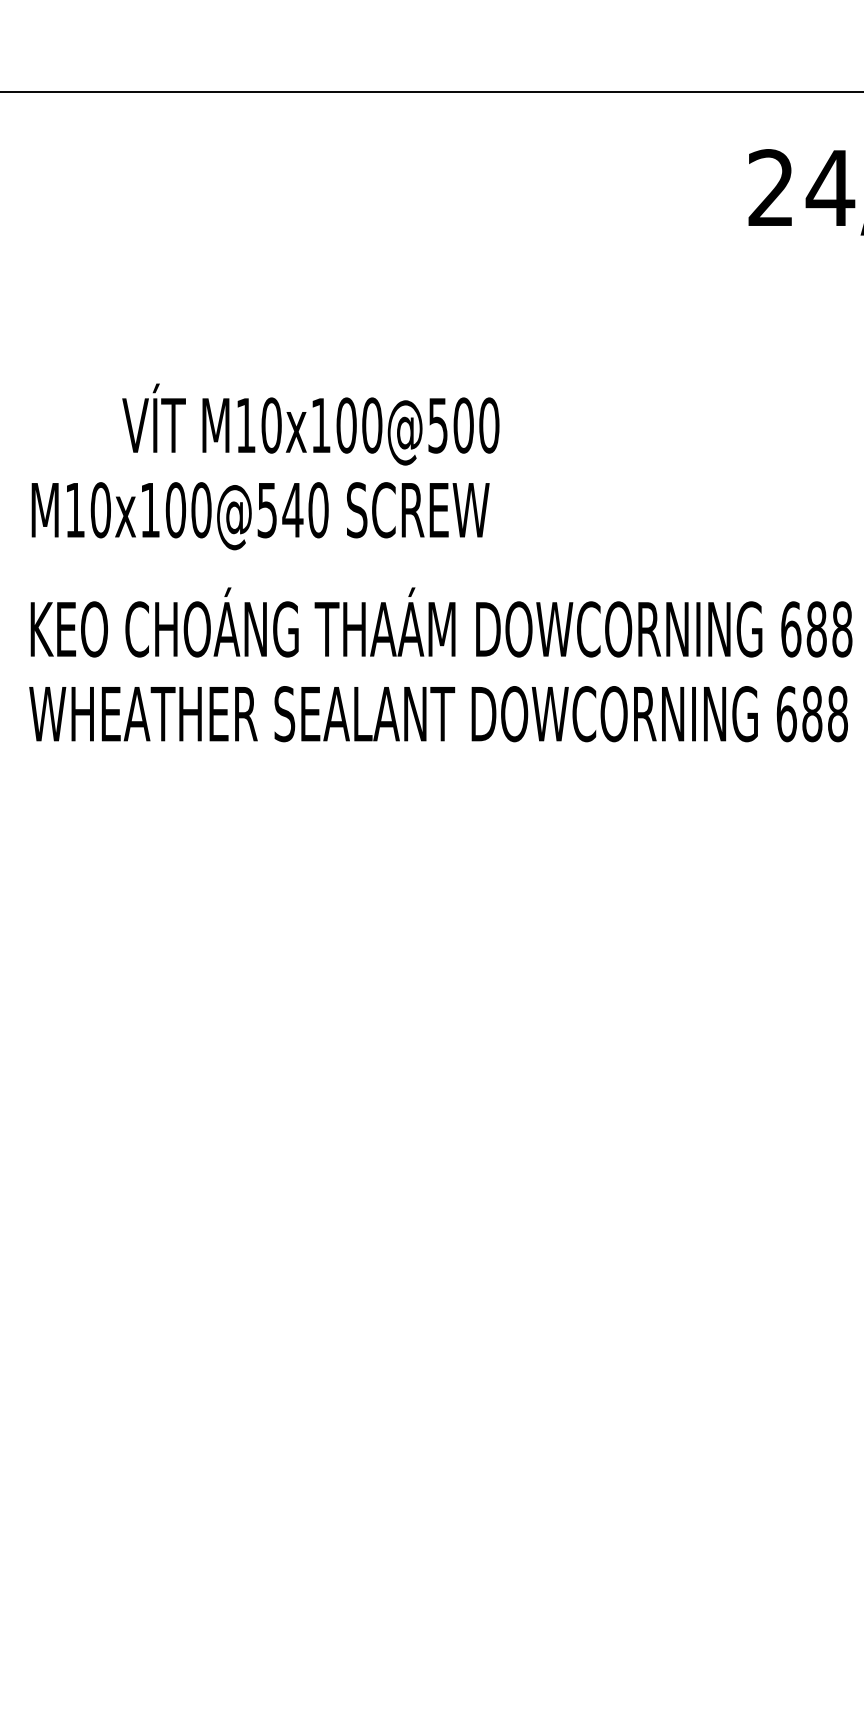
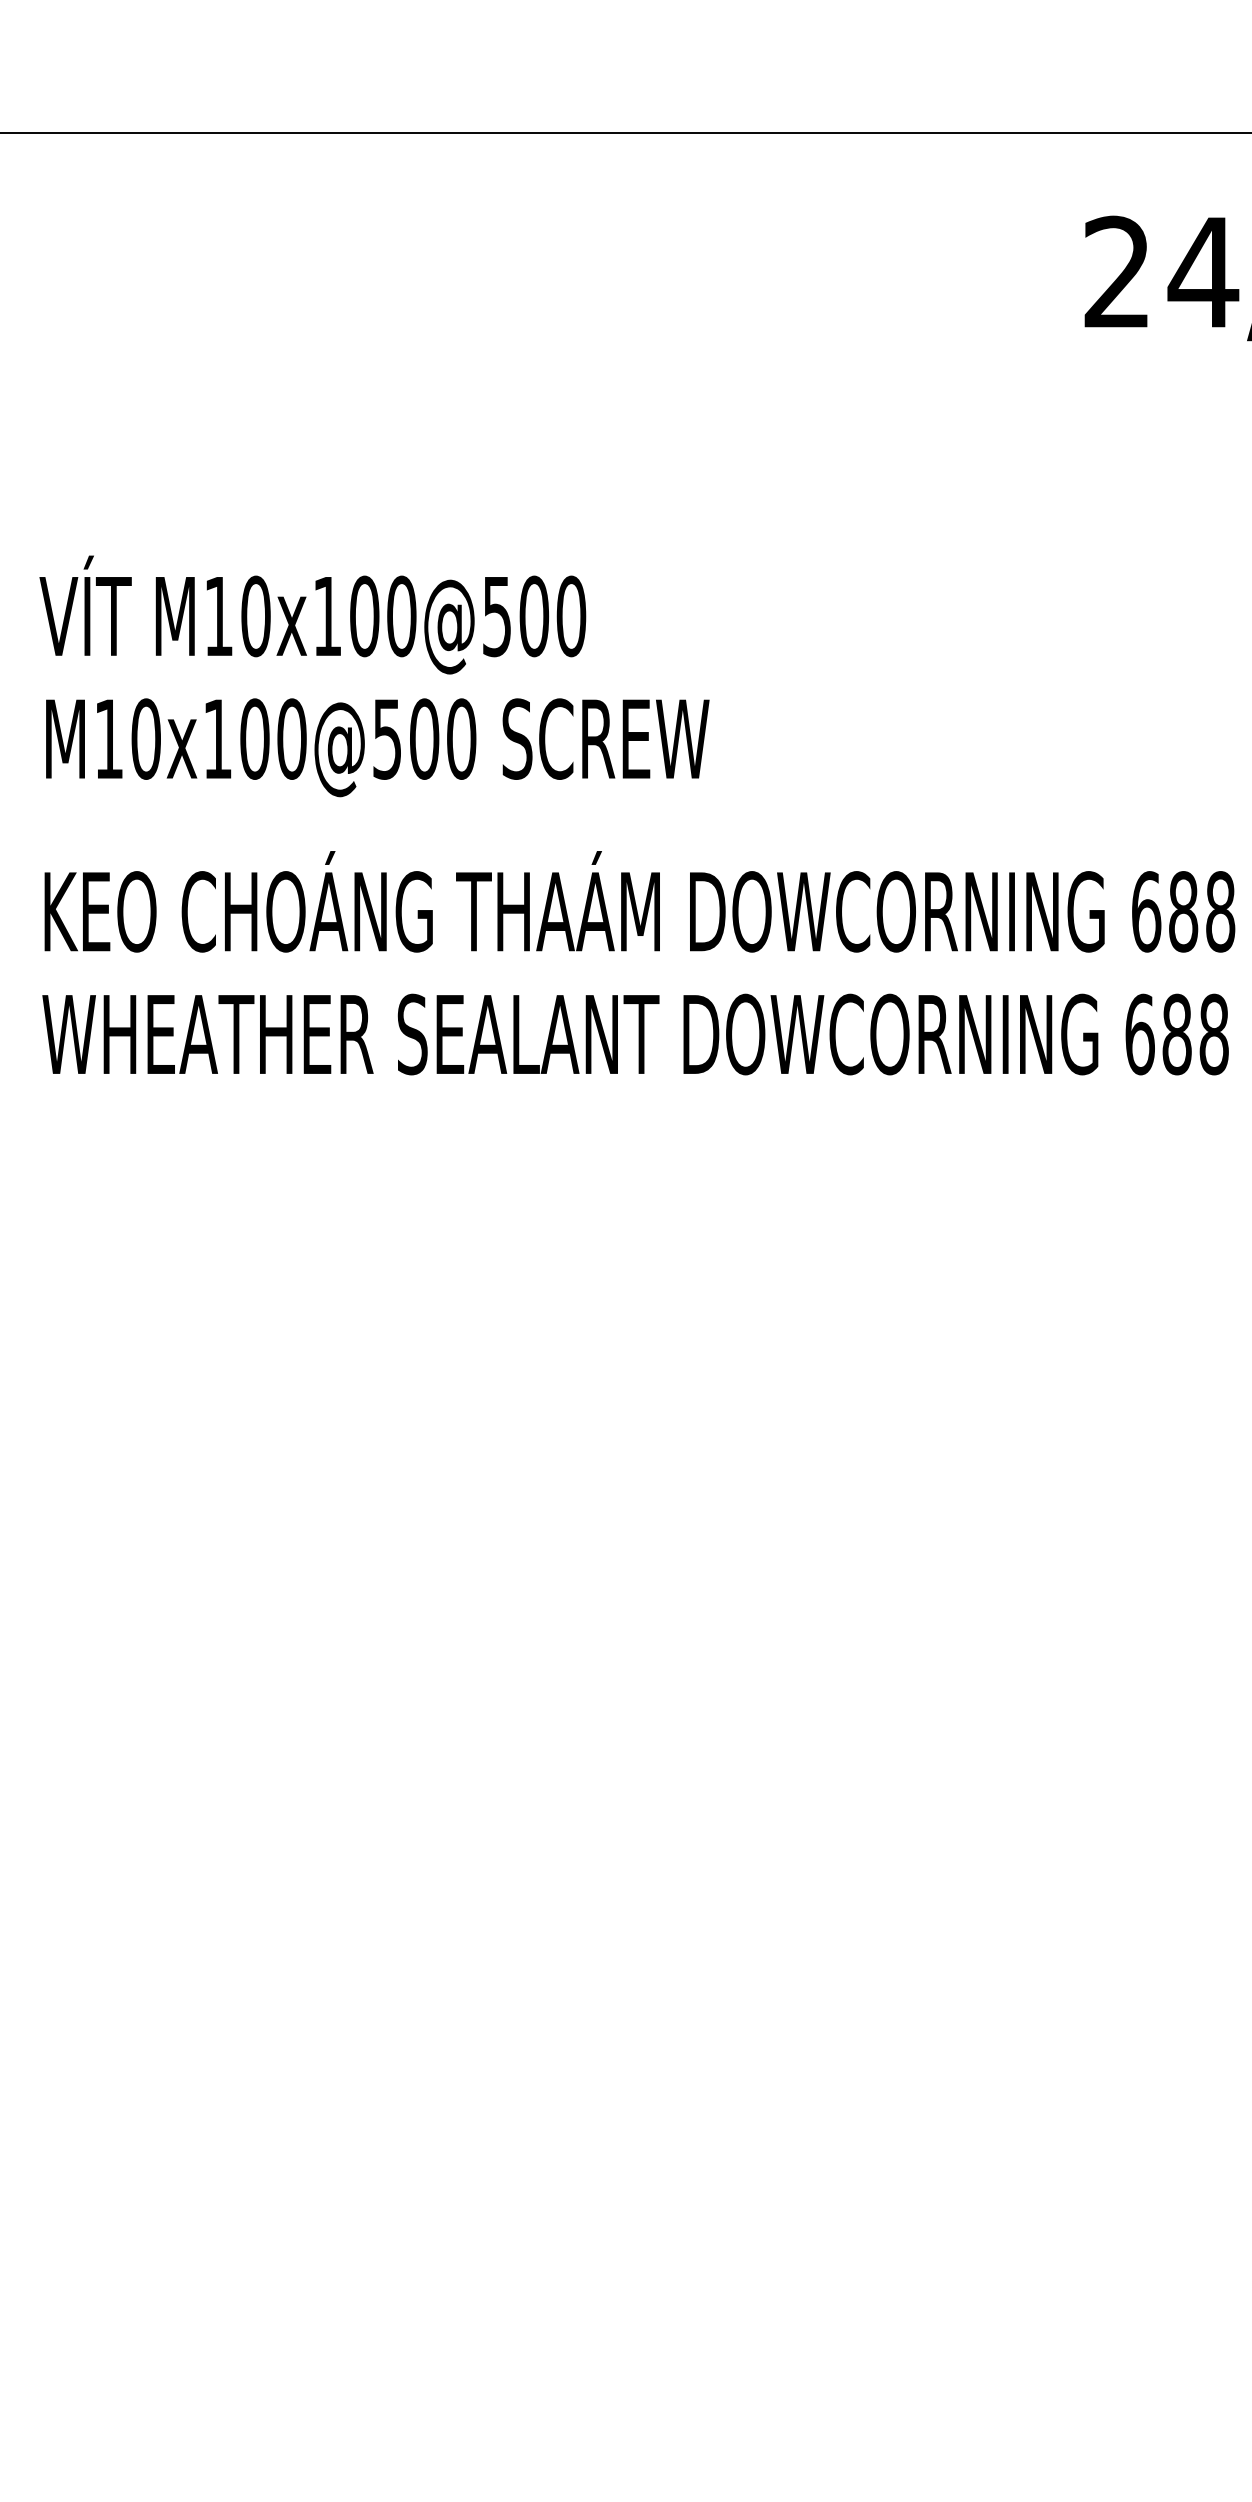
text: (310, 424) -> (312, 614), moved
text: (292, 510) -> (423, 739), M10x100@540 -> M10x100@500

